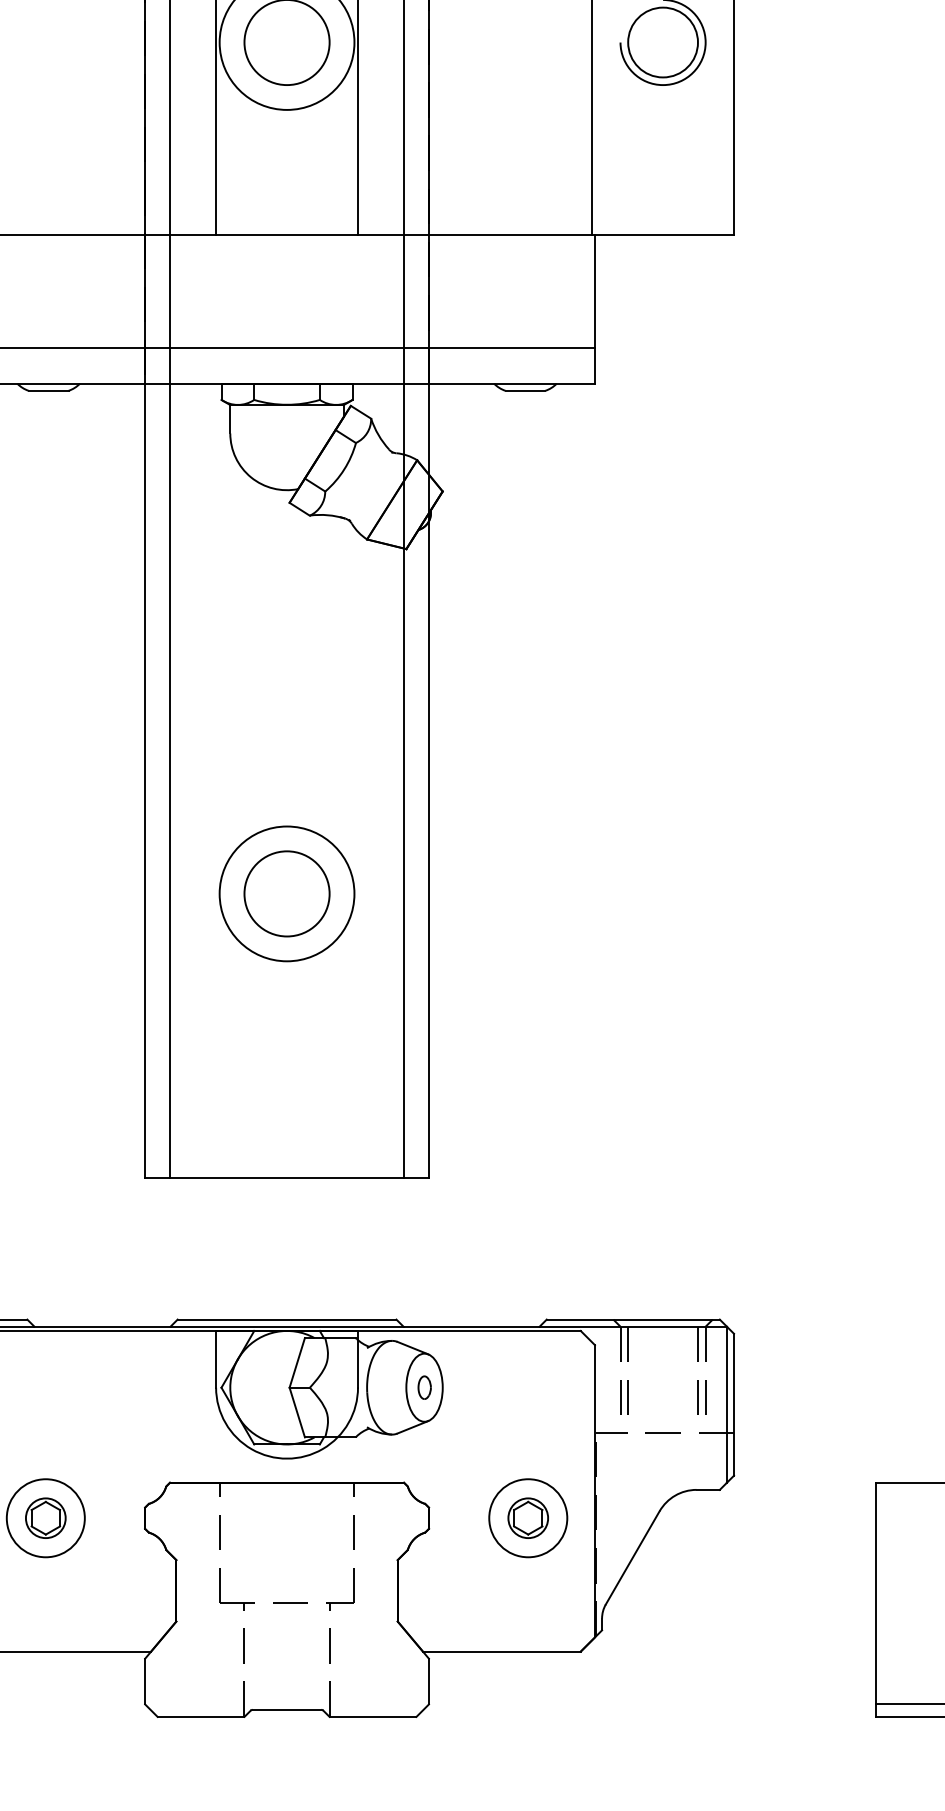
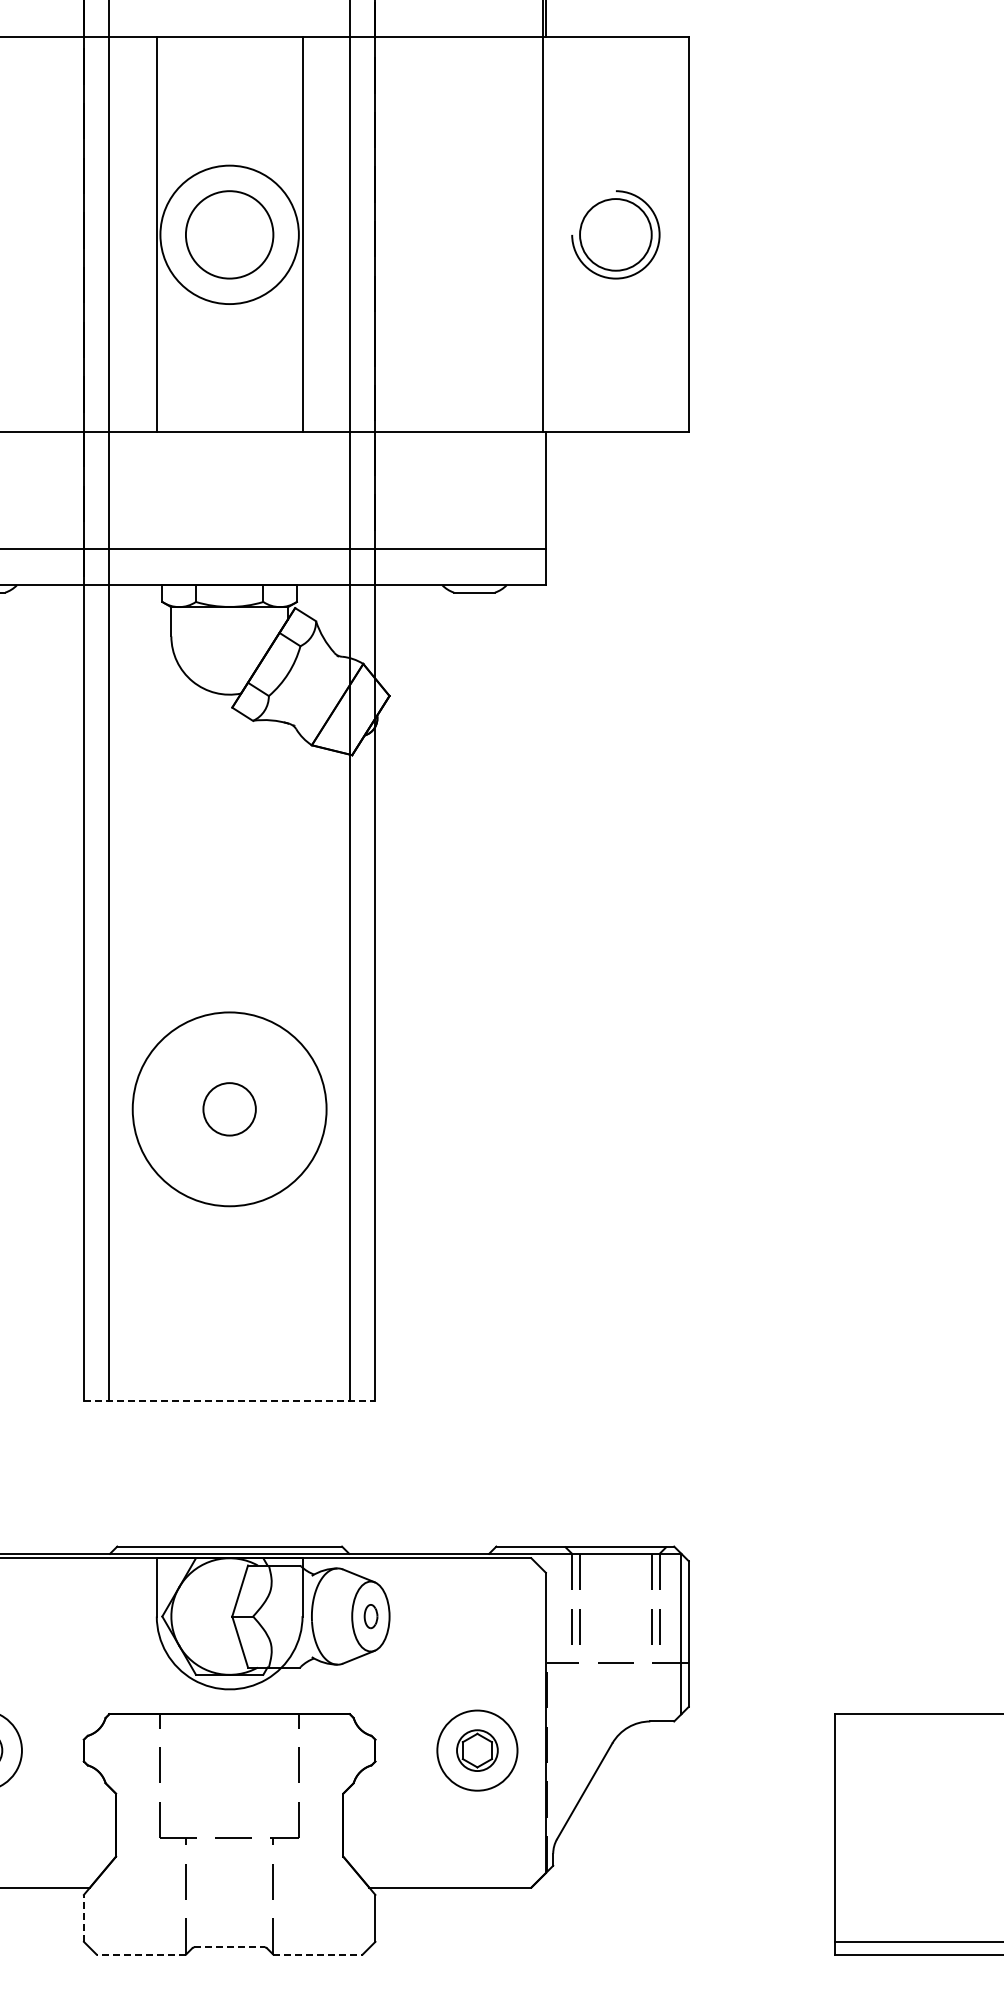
circle: (286, 894) -> (229, 1109), size x0.6
circle: (286, 894) -> (229, 1109), size x1.4
line: (286, 1177) -> (229, 1400), solid -> dashed
line: (144, 1680) -> (83, 1917), solid -> dashed
line: (287, 1709) -> (230, 1947), solid -> dashed
line: (201, 1716) -> (141, 1954), solid -> dashed
line: (372, 1716) -> (317, 1954), solid -> dashed

